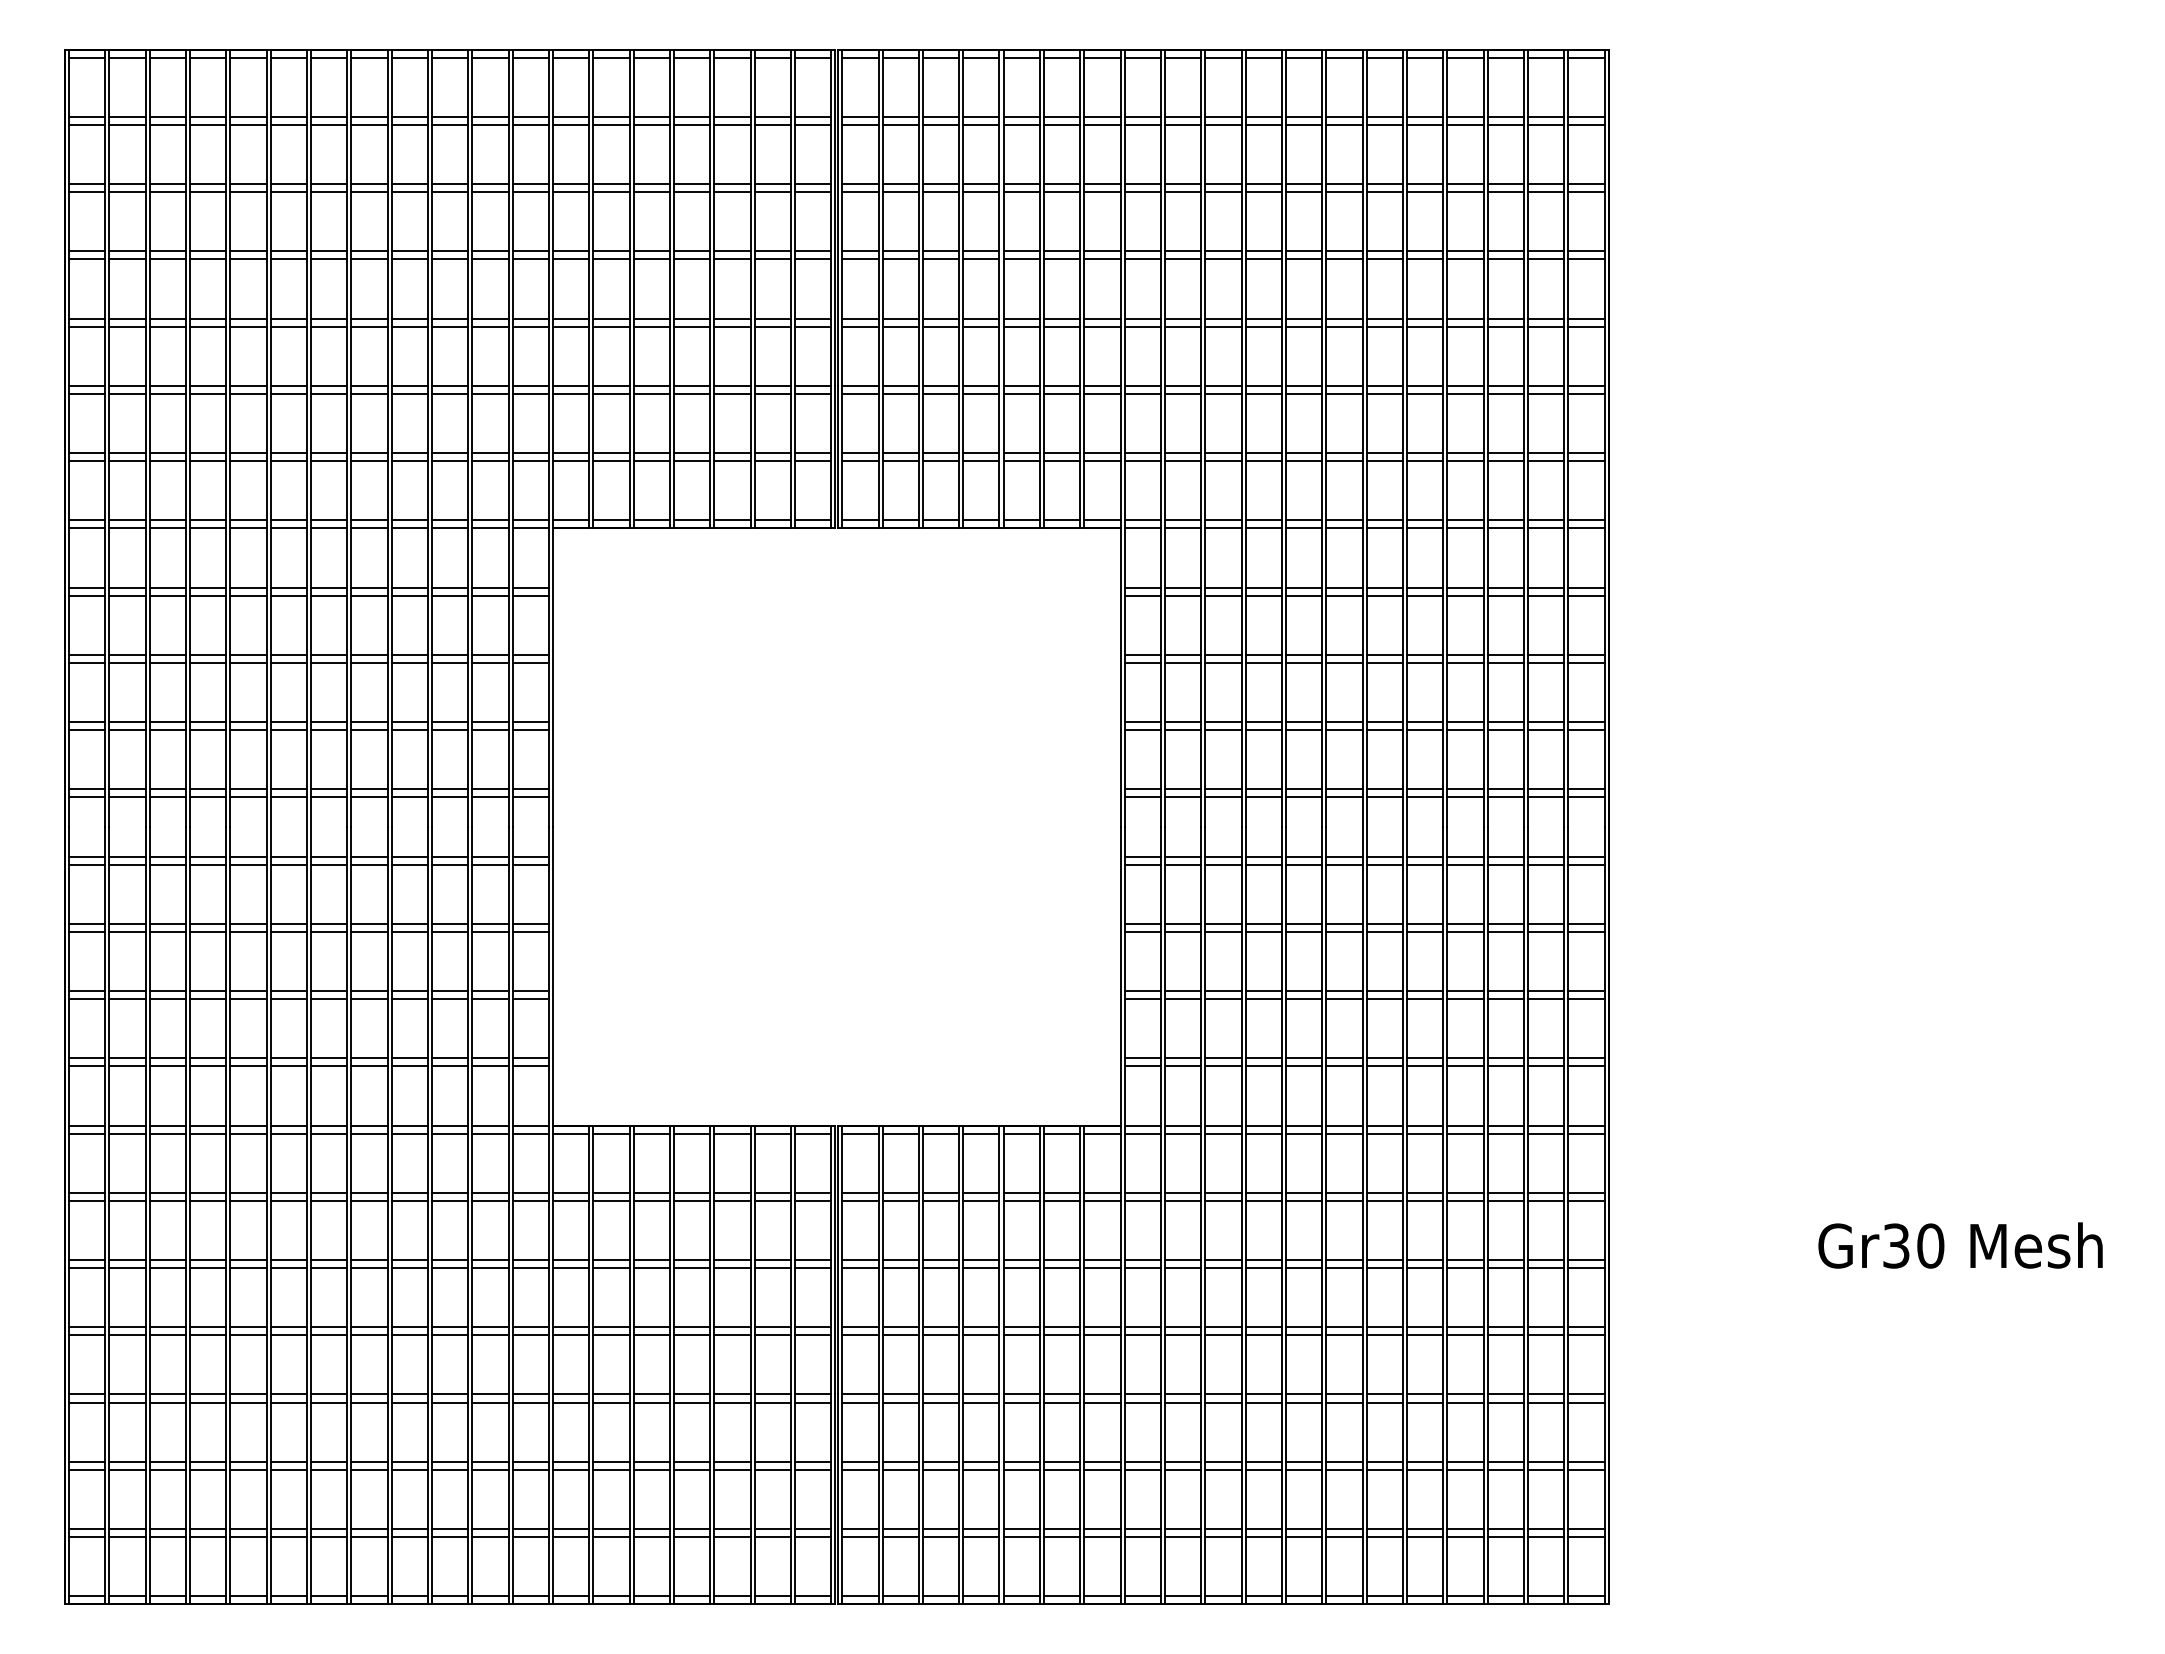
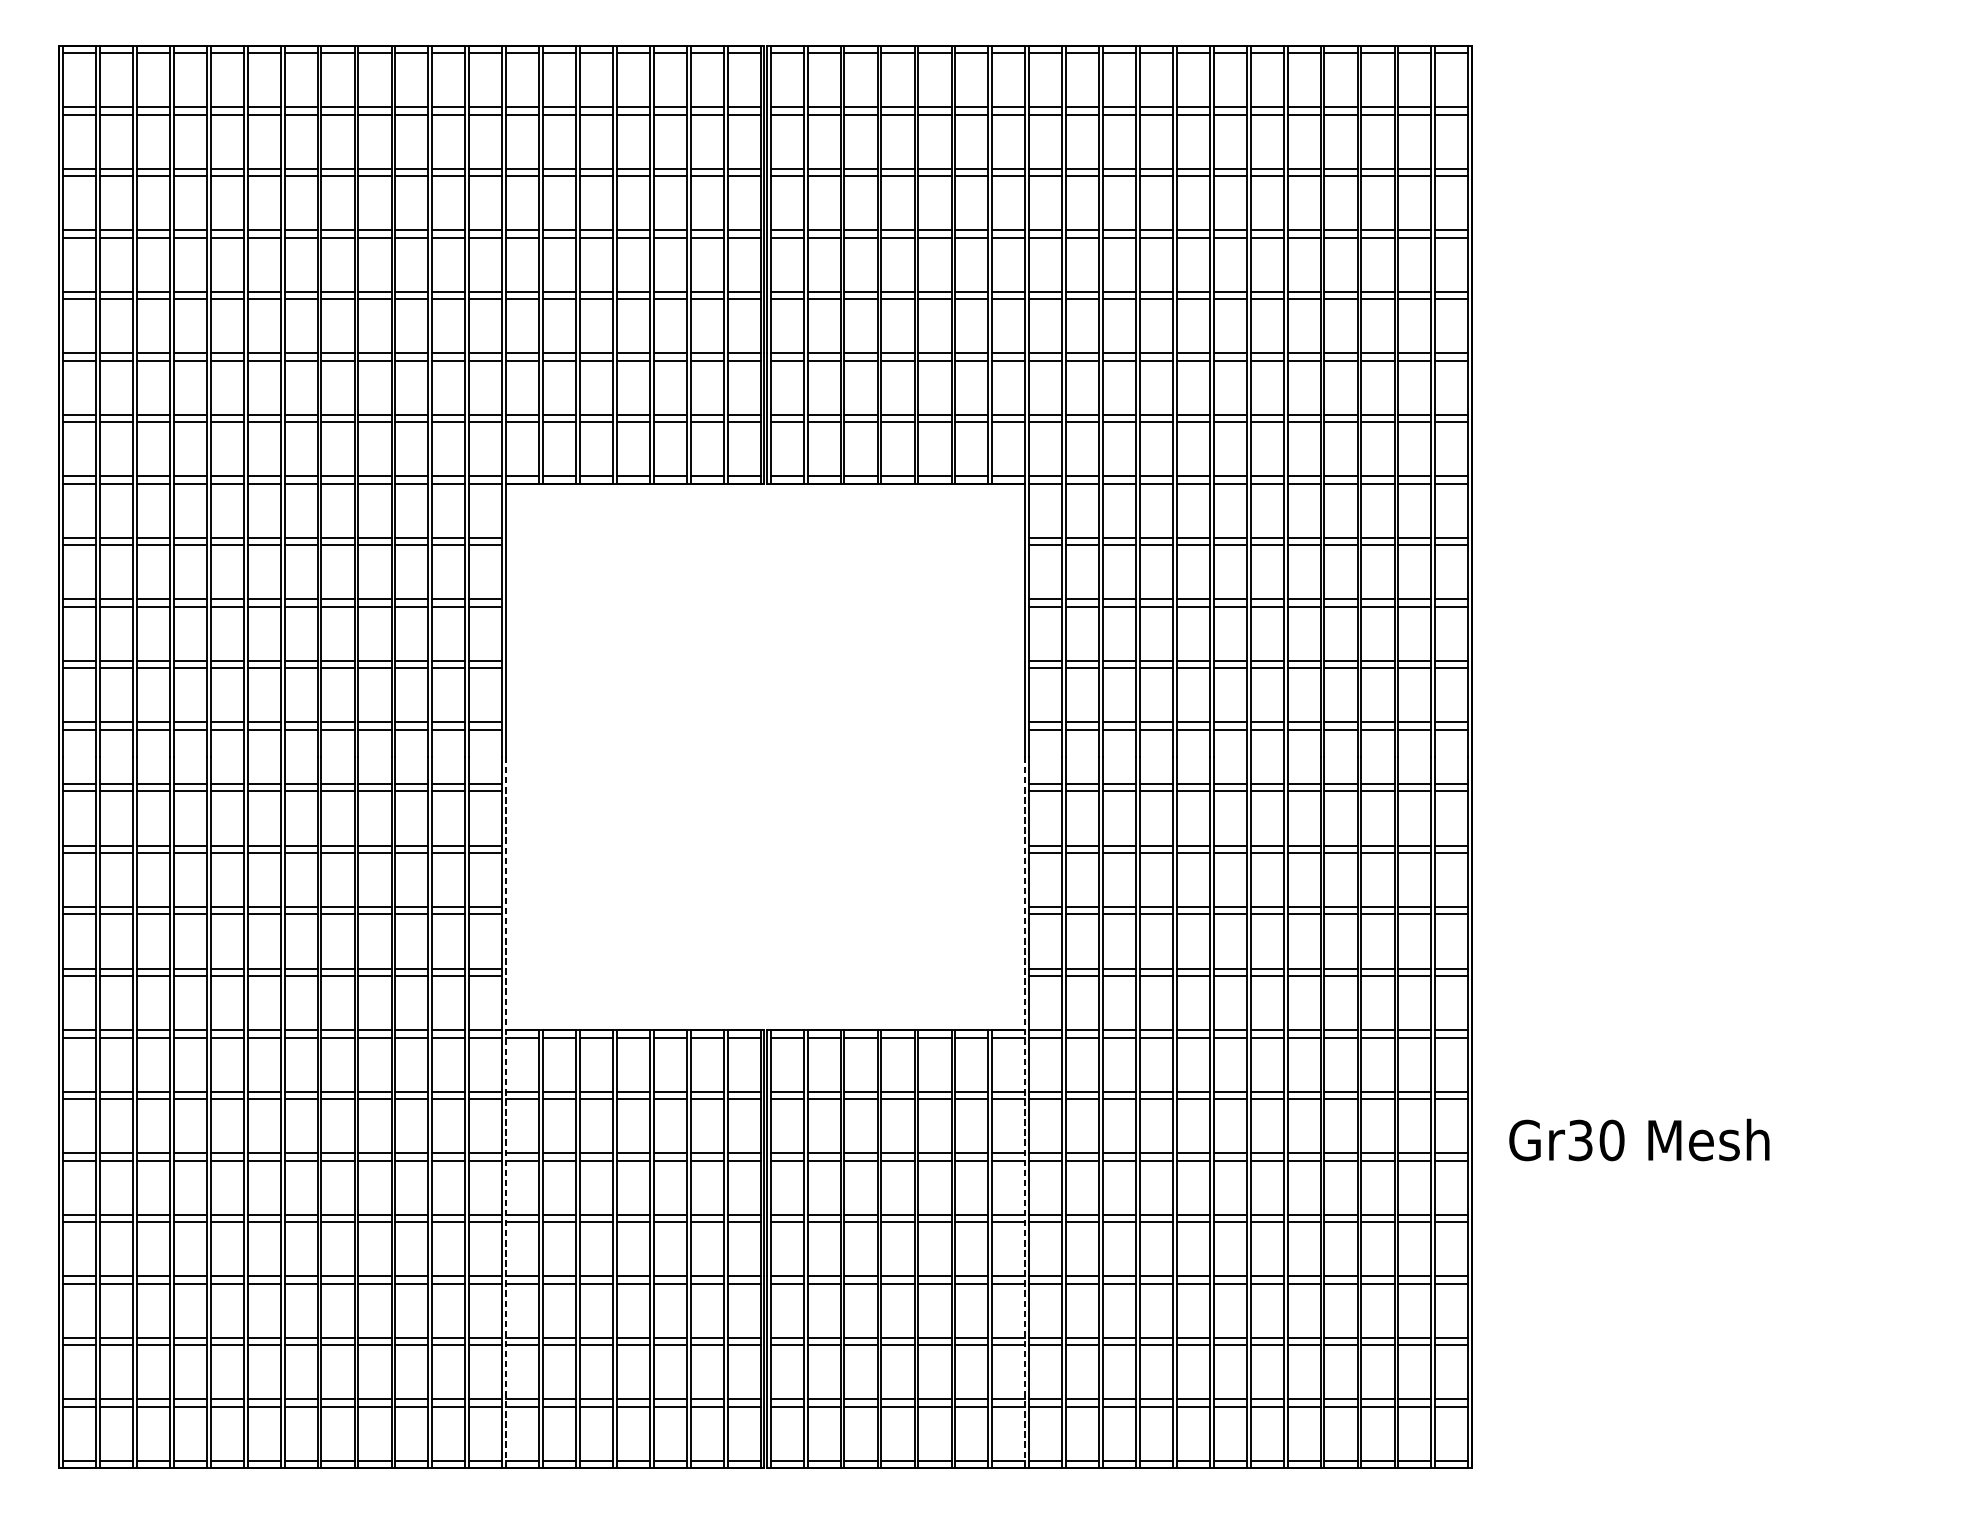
line: (553, 1215) -> (506, 1112), solid -> dashed
line: (1120, 1215) -> (1025, 1112), solid -> dashed
text: (1960, 1245) -> (1639, 1139), moved

